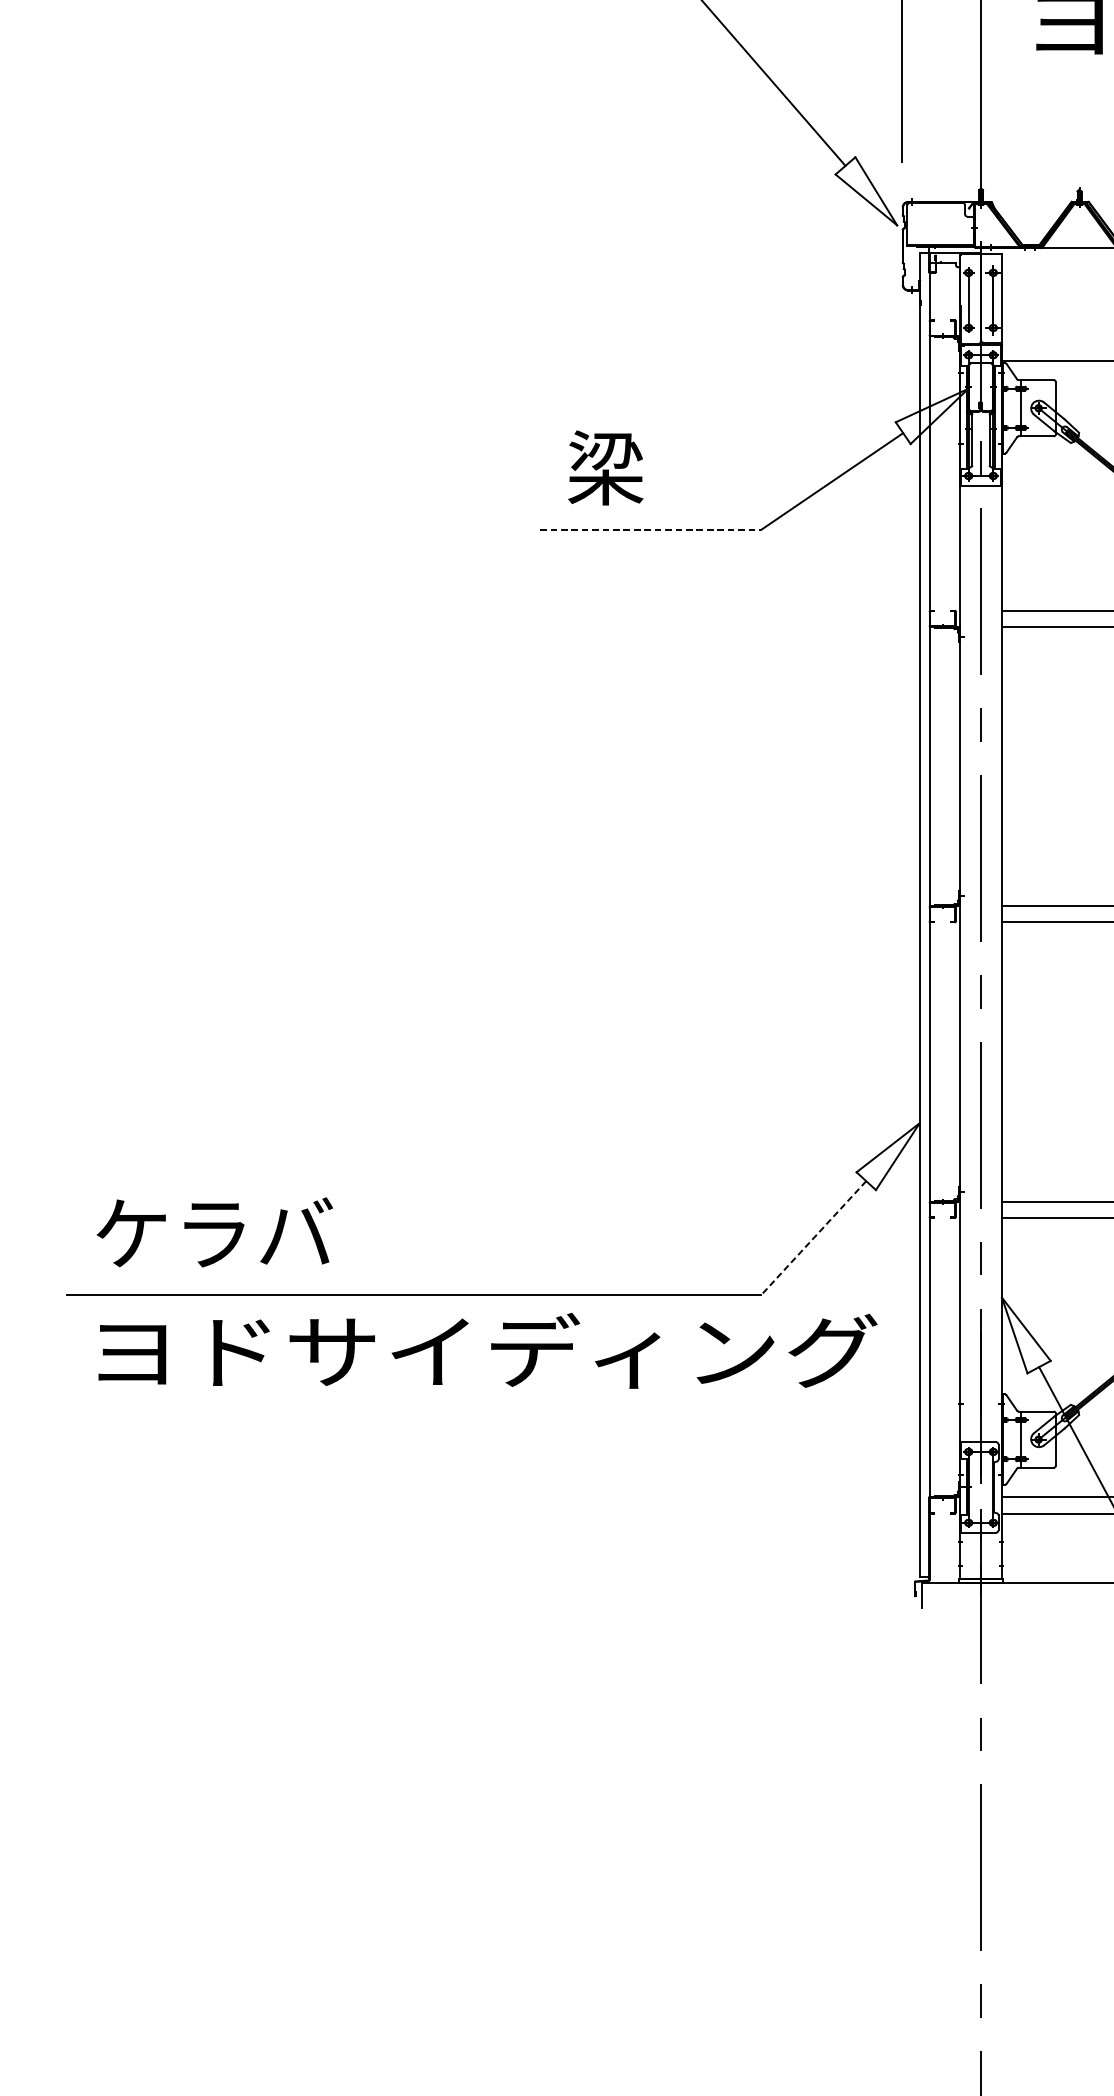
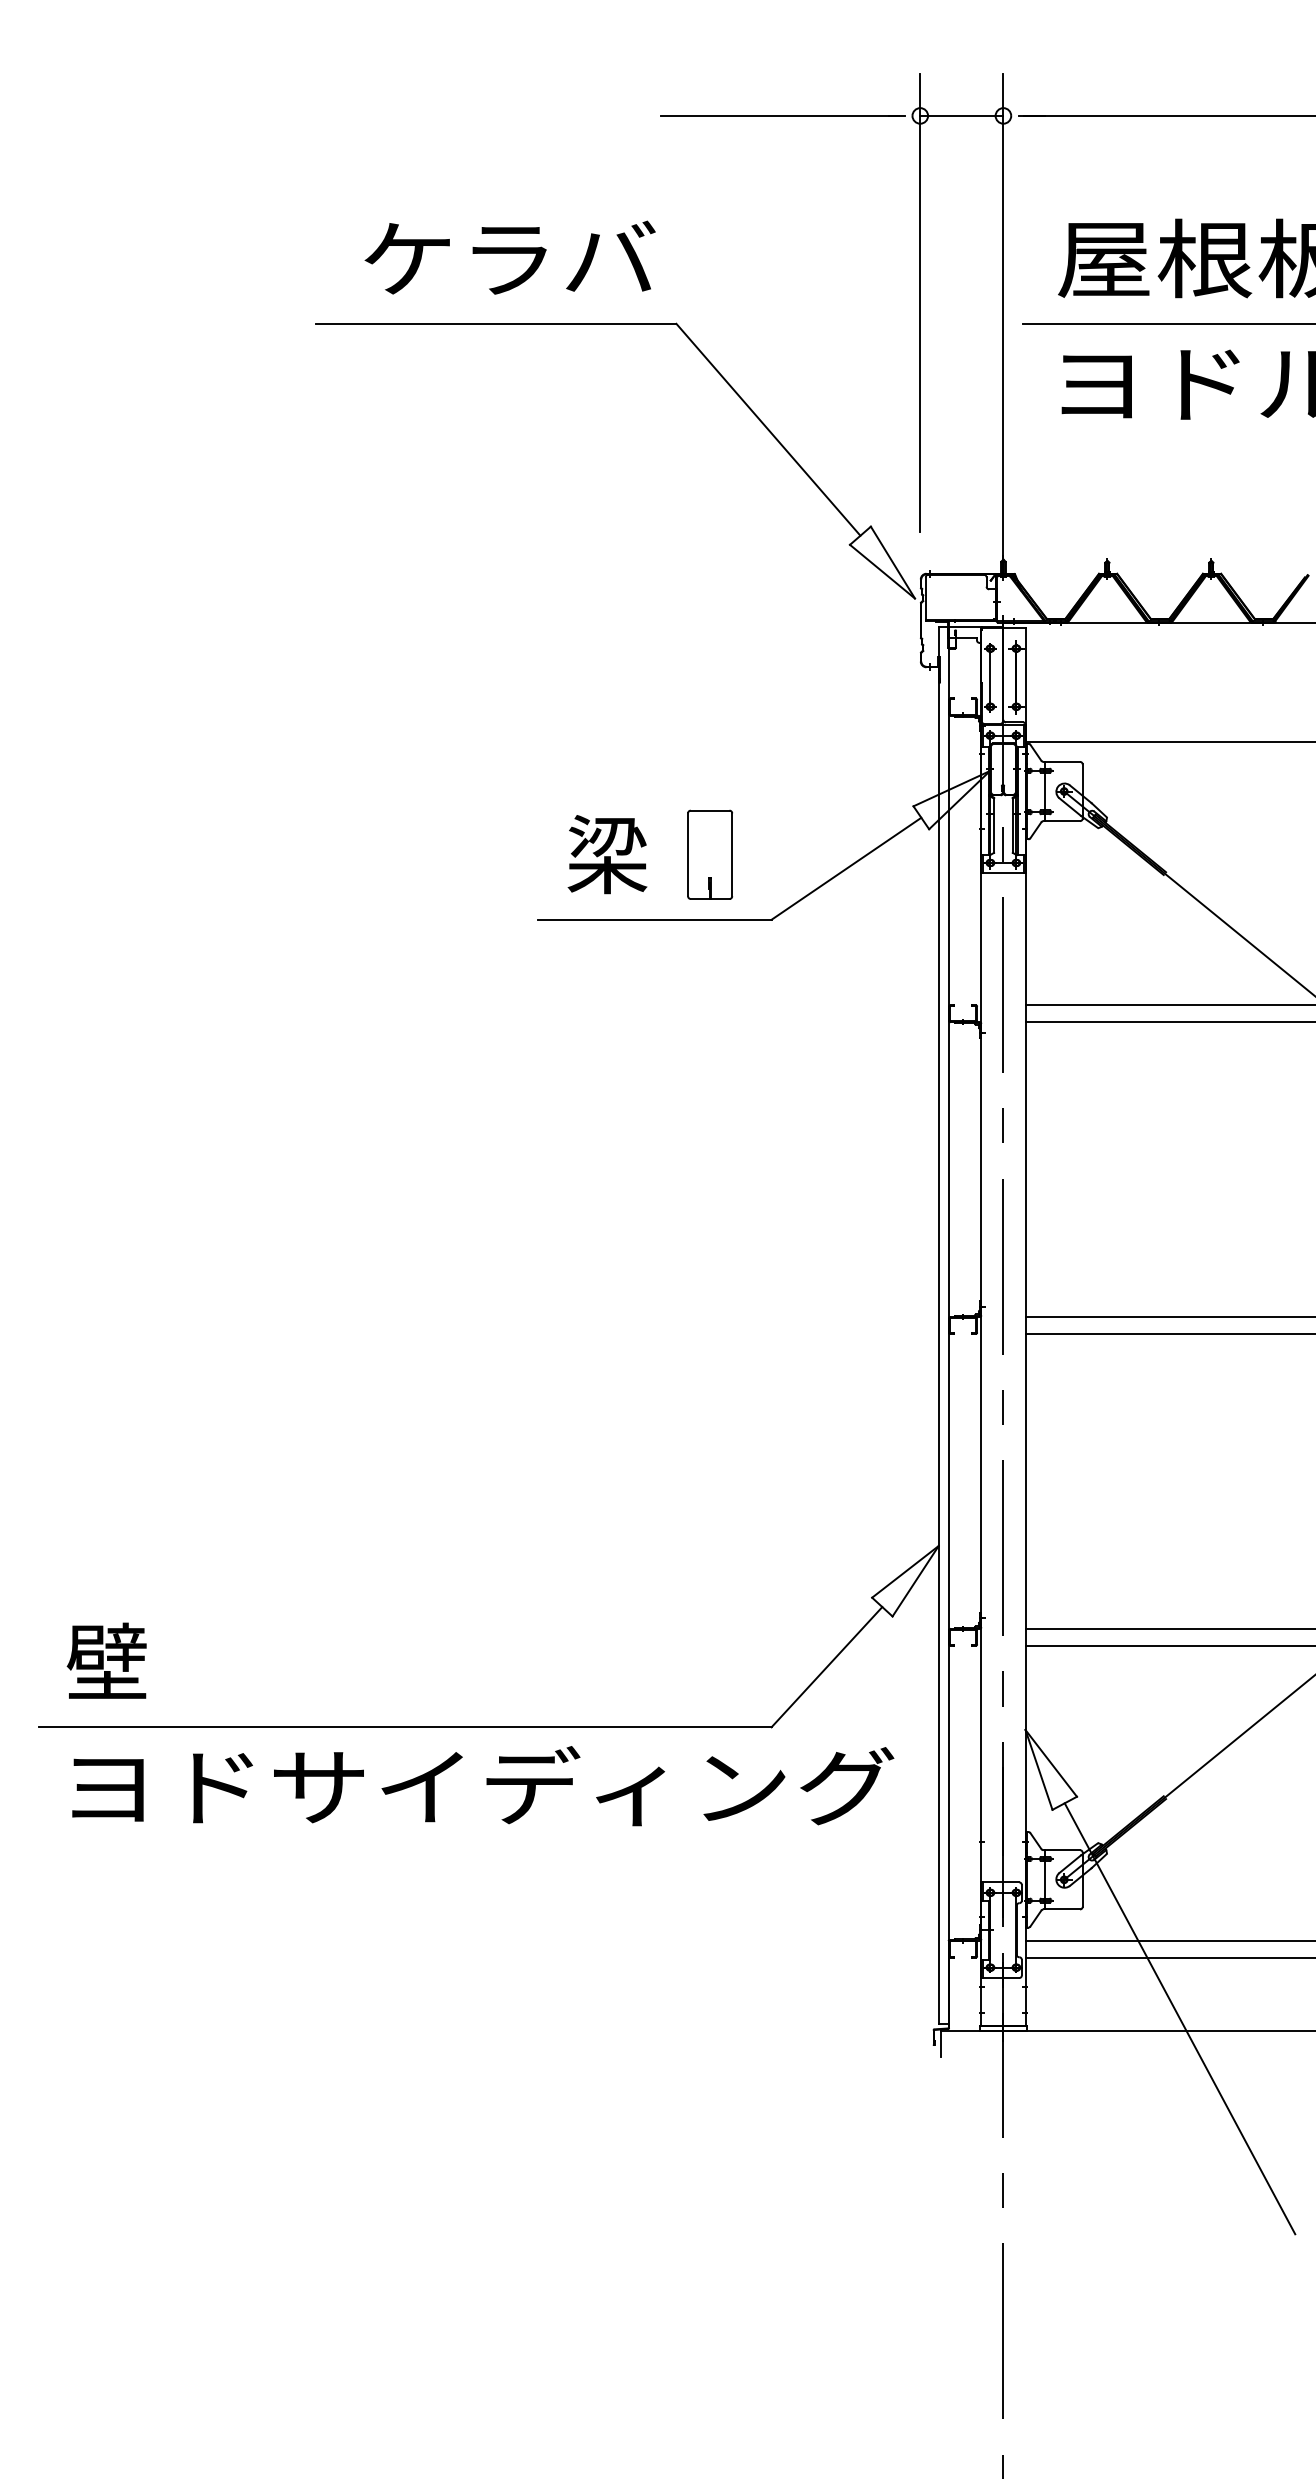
part: (703, 467) -> (710, 854), added
line: (650, 529) -> (654, 919), dashed -> solid
text: (212, 1231) -> (192, 1660), ケラバ -> 壁
line: (813, 1238) -> (826, 1667), dashed -> solid

